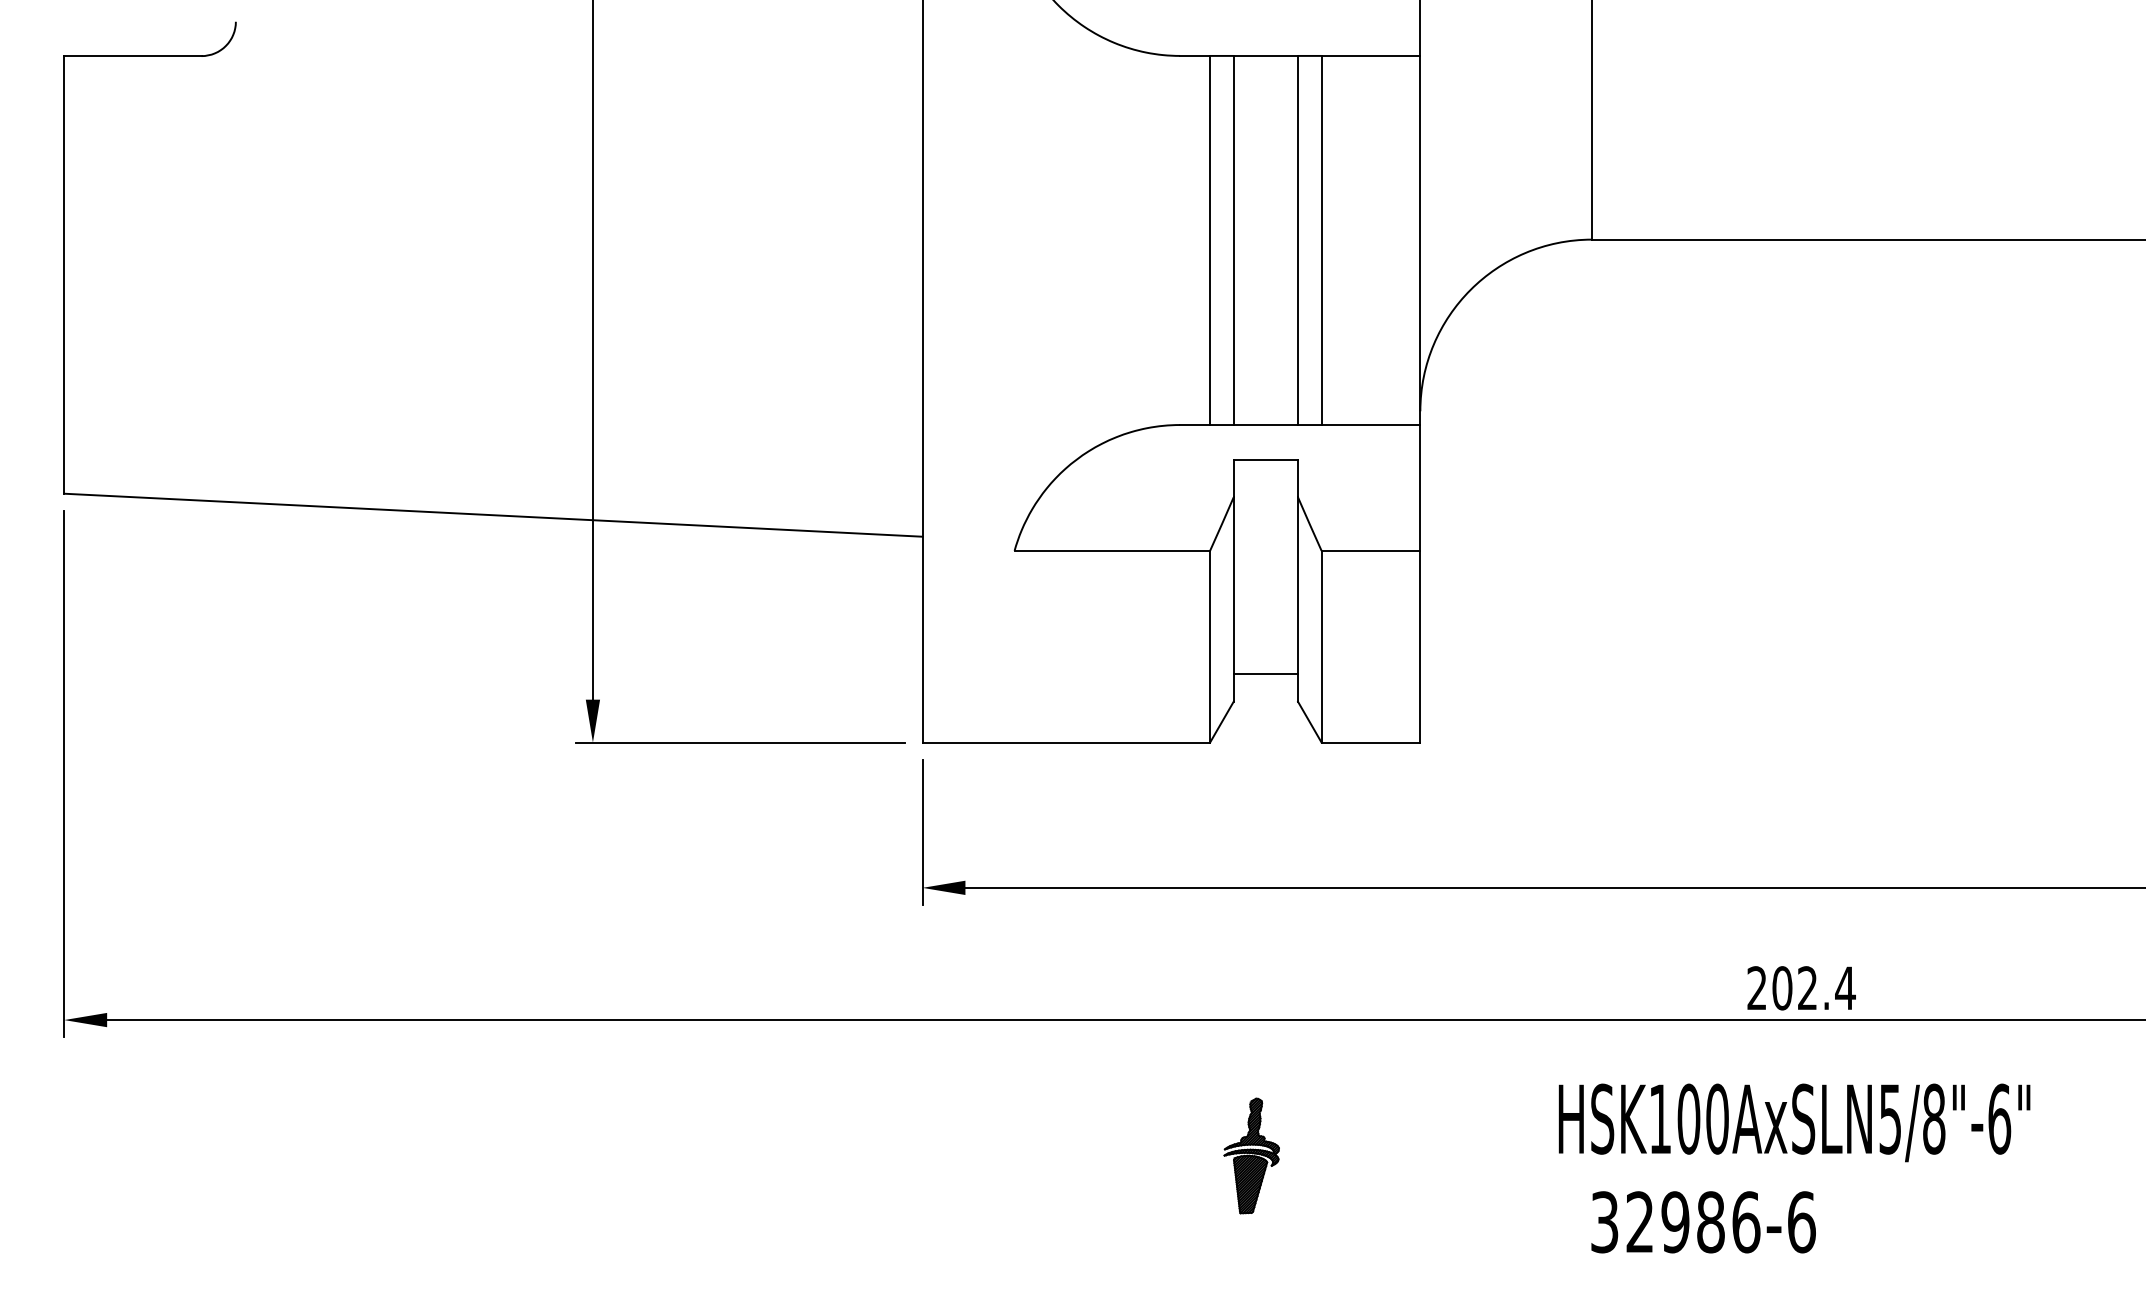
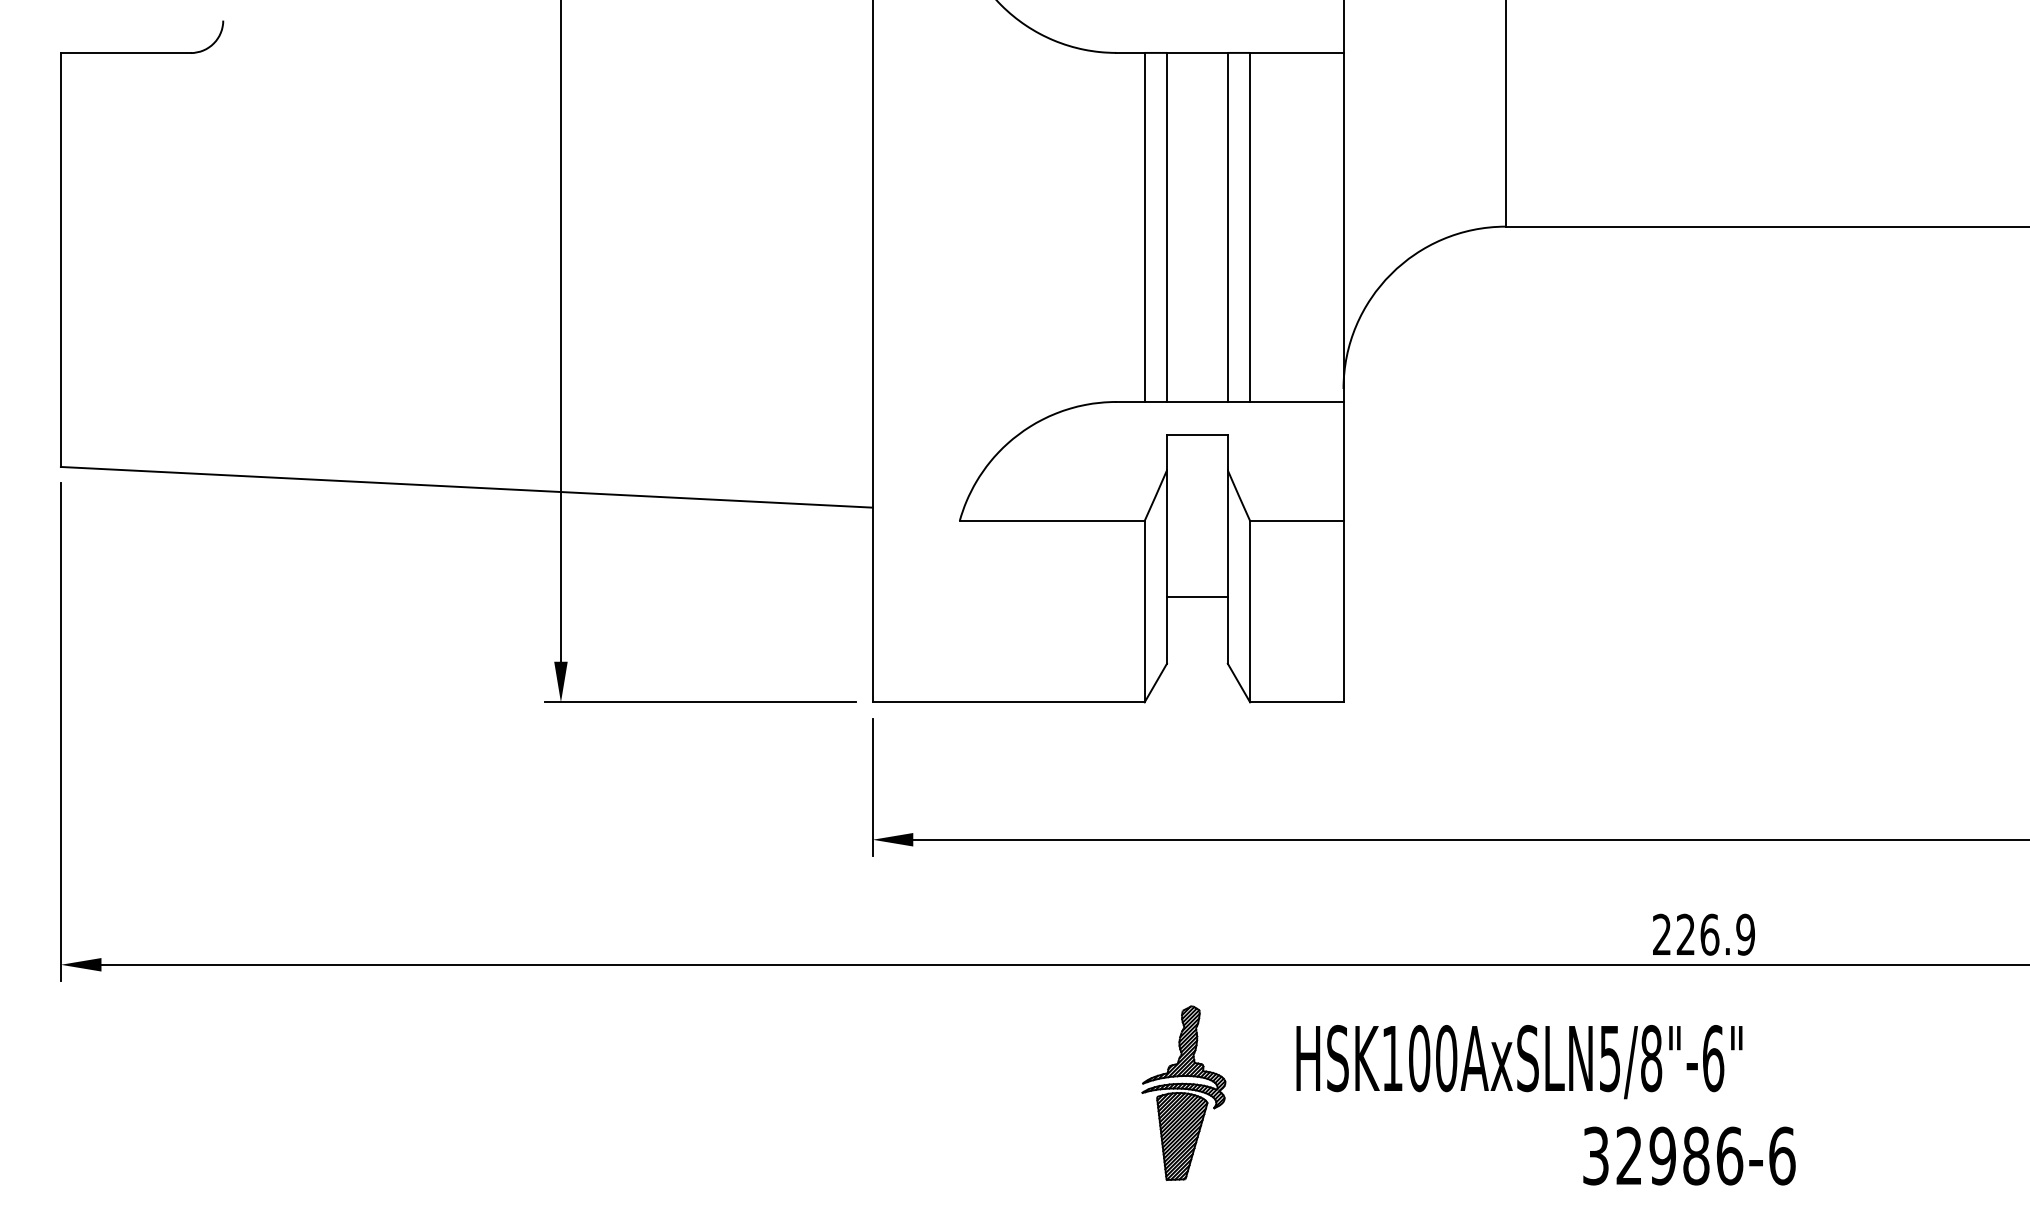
line: (1264, 674) -> (1196, 597), moved
text: (1813, 988) -> (1715, 934), 202.4 -> 226.9
text: (1794, 1123) -> (1519, 1062), moved
part: (1251, 1156) -> (1183, 1093), size x1.6
text: (1703, 1221) -> (1689, 1155), moved

